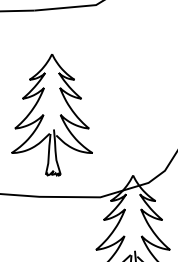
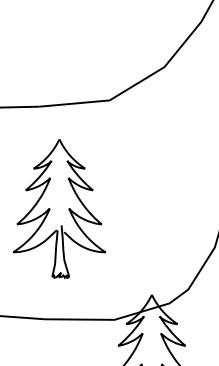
part: (52, 115) -> (59, 209), moved

